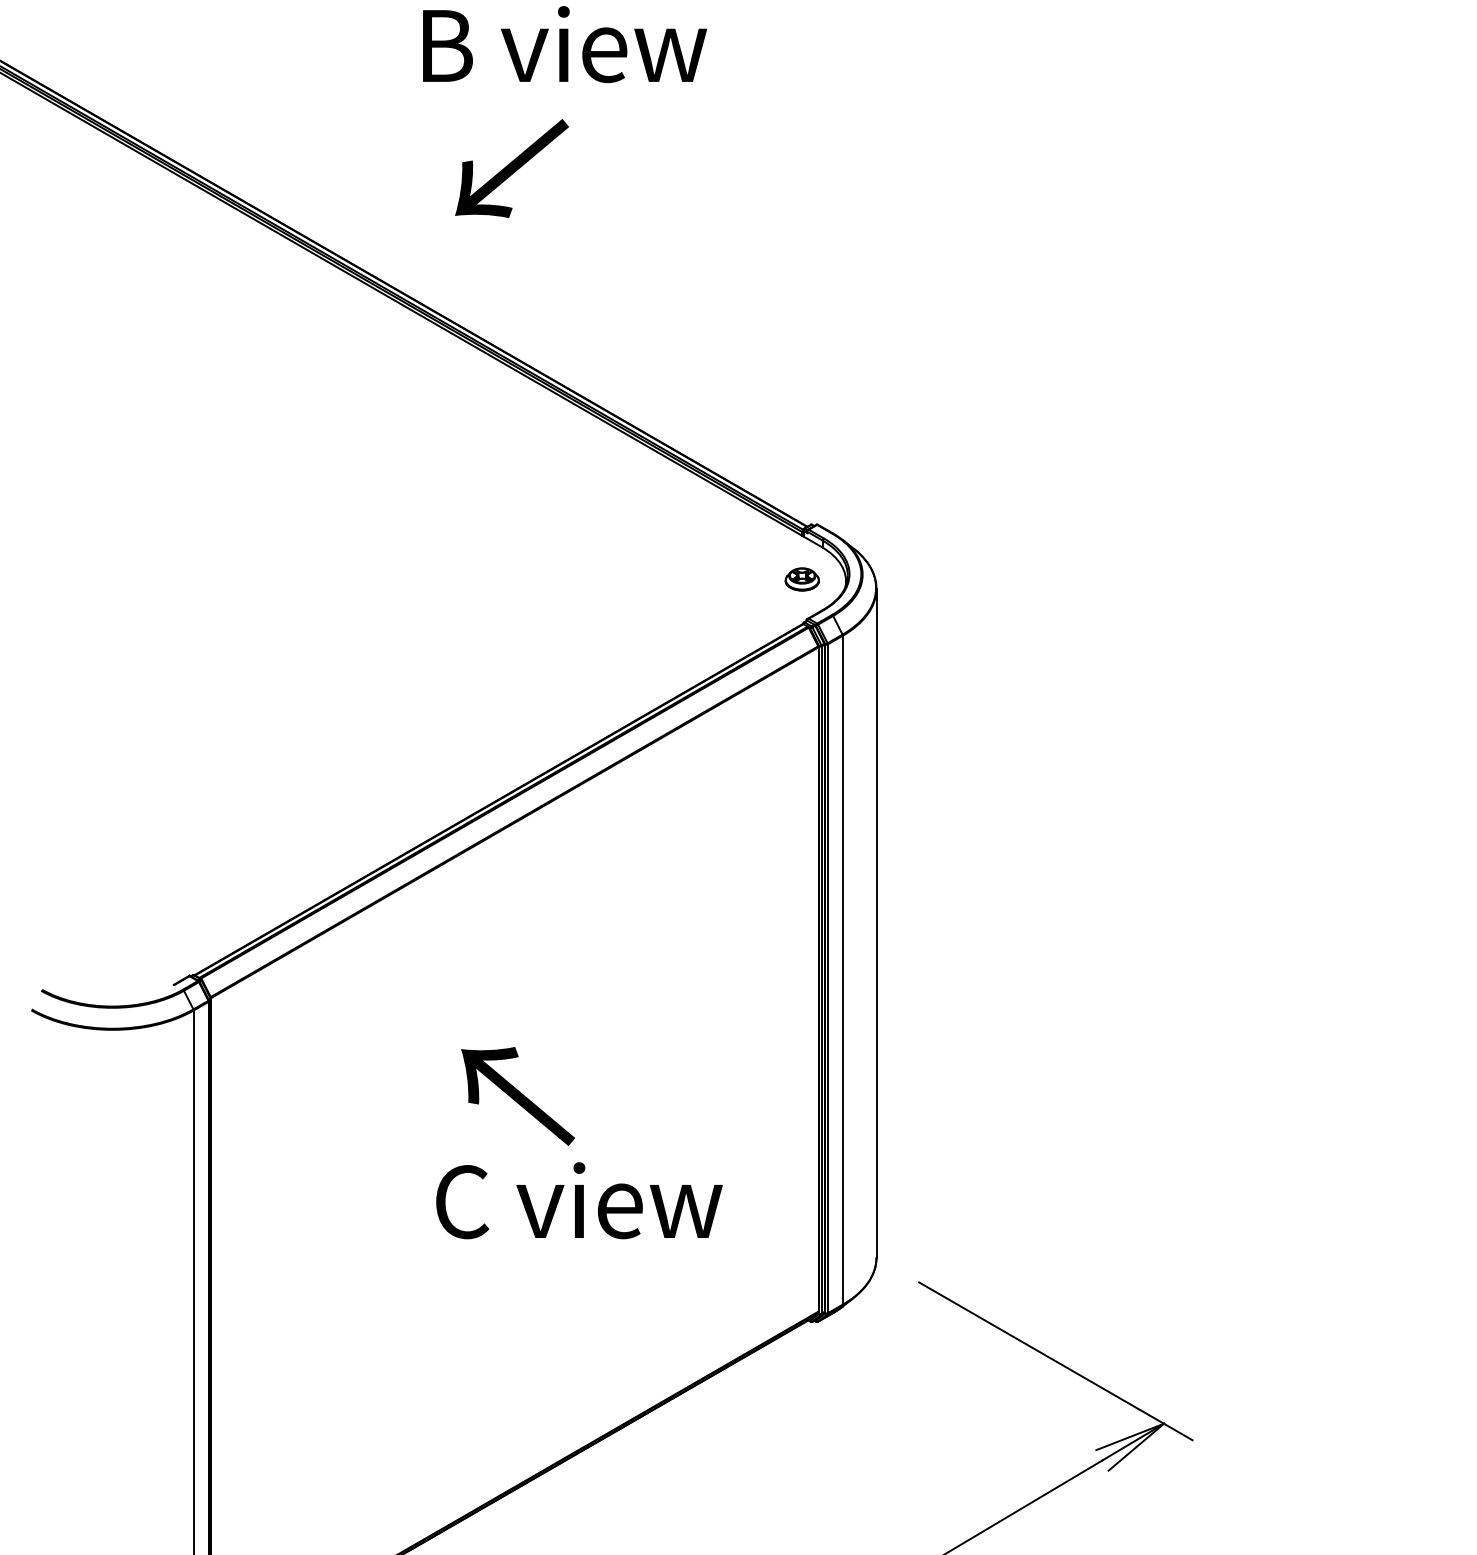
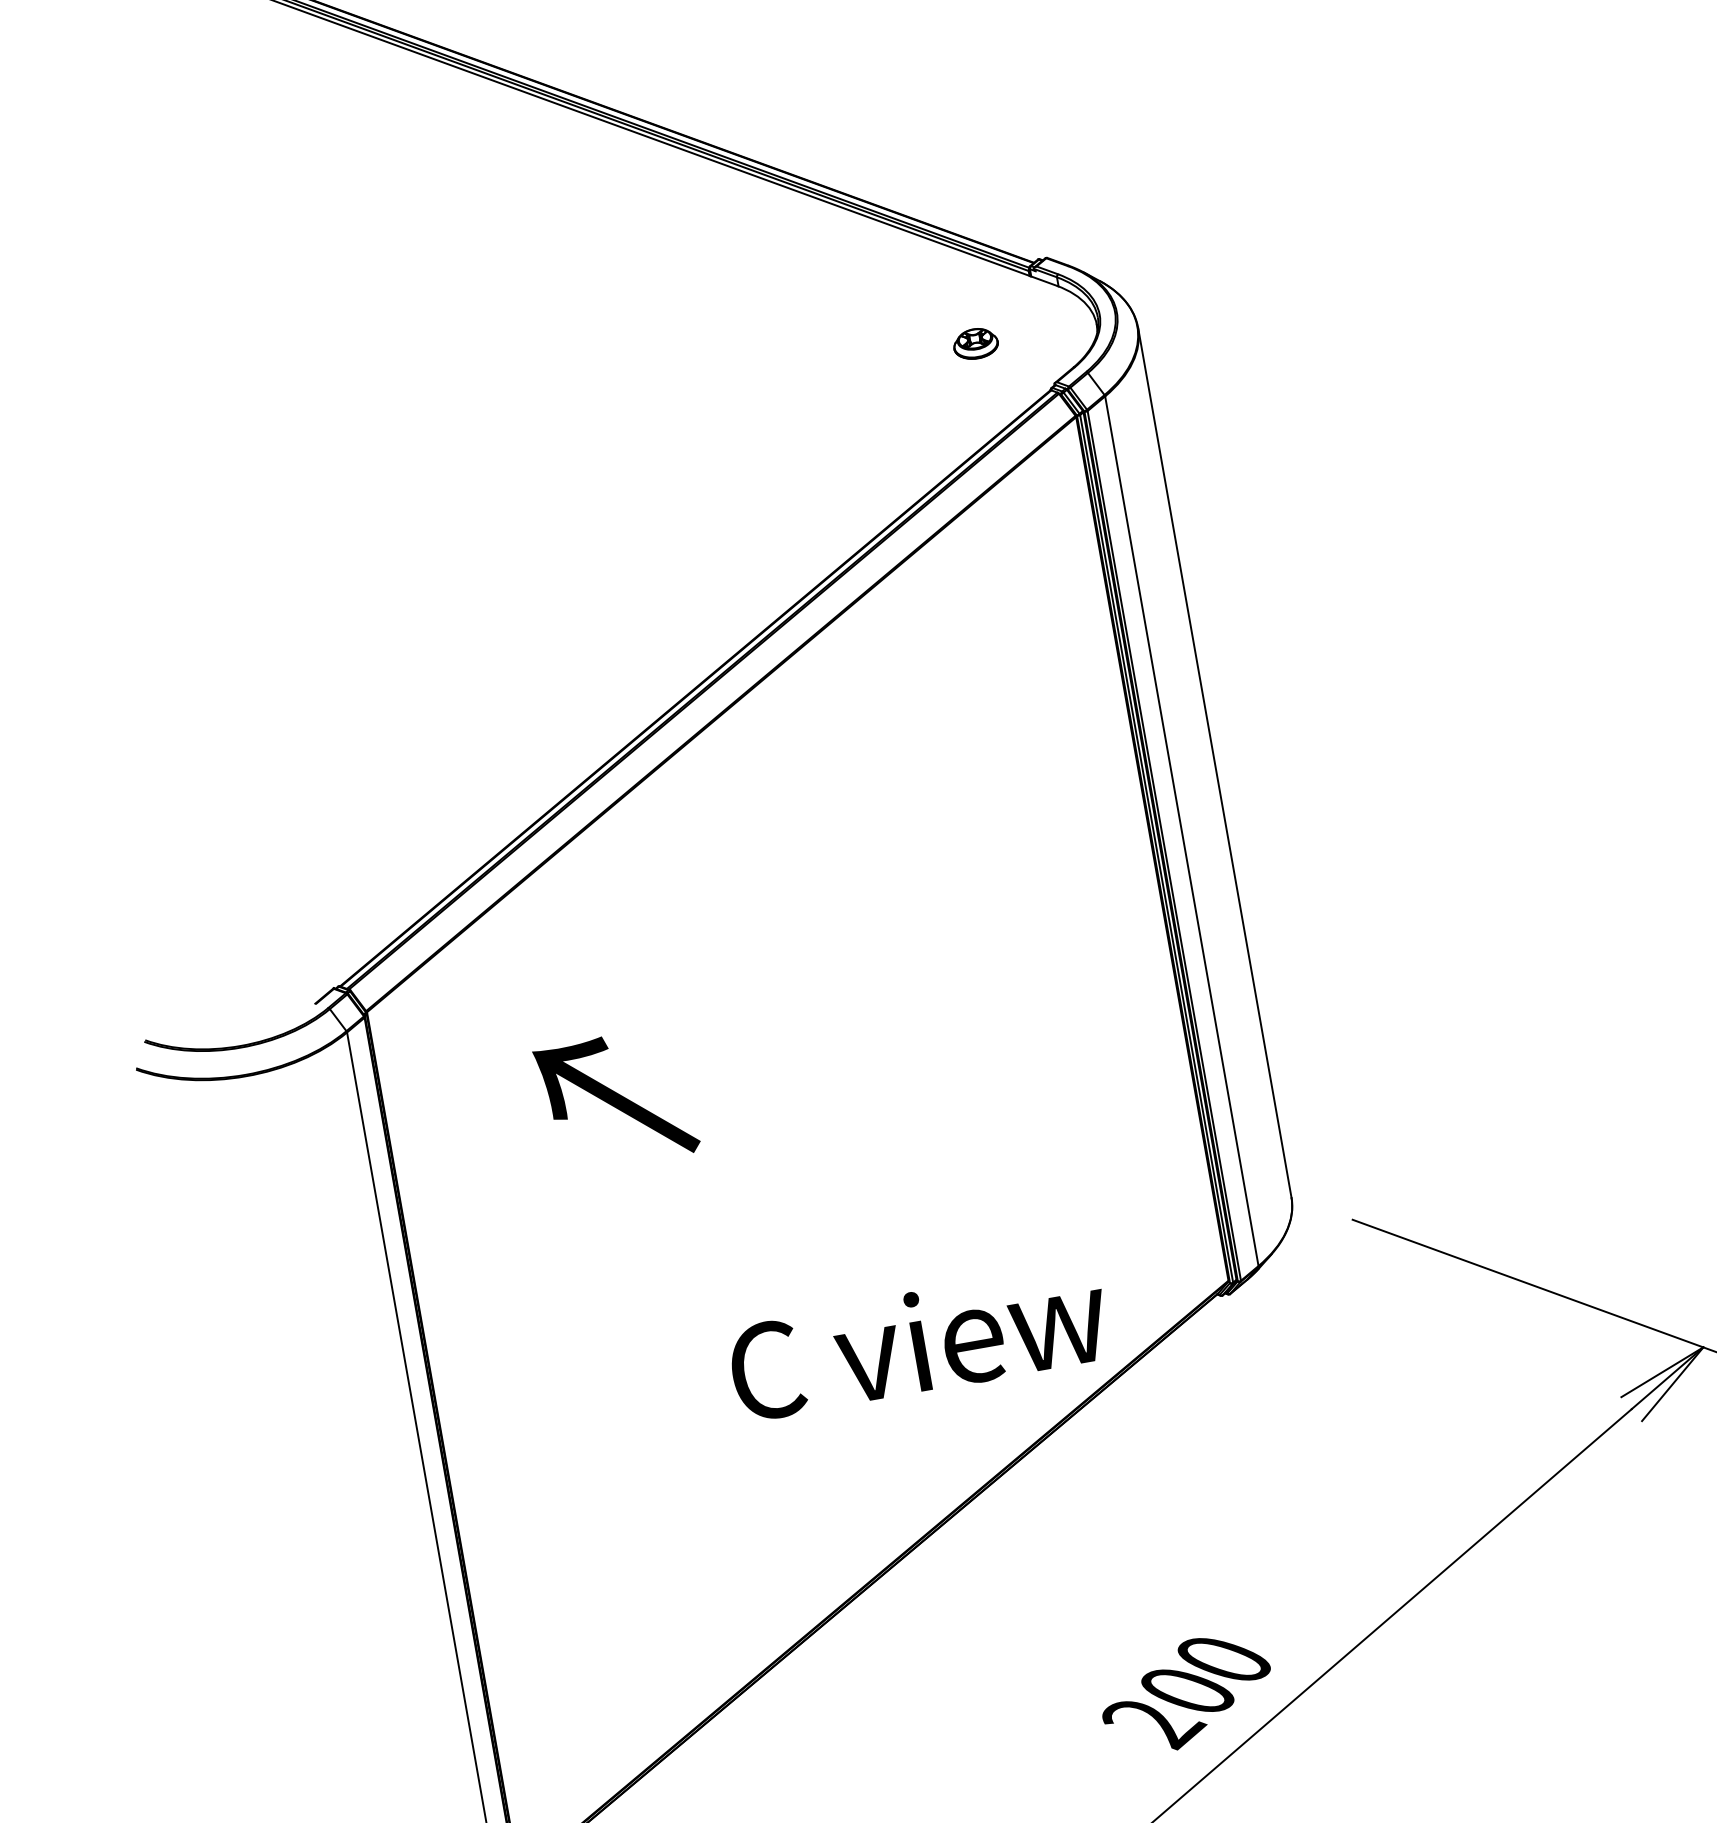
part: (801, 579) -> (974, 344), moved
text: (517, 1096) -> (616, 1100), moved
text: (579, 1200) -> (918, 1341), moved

